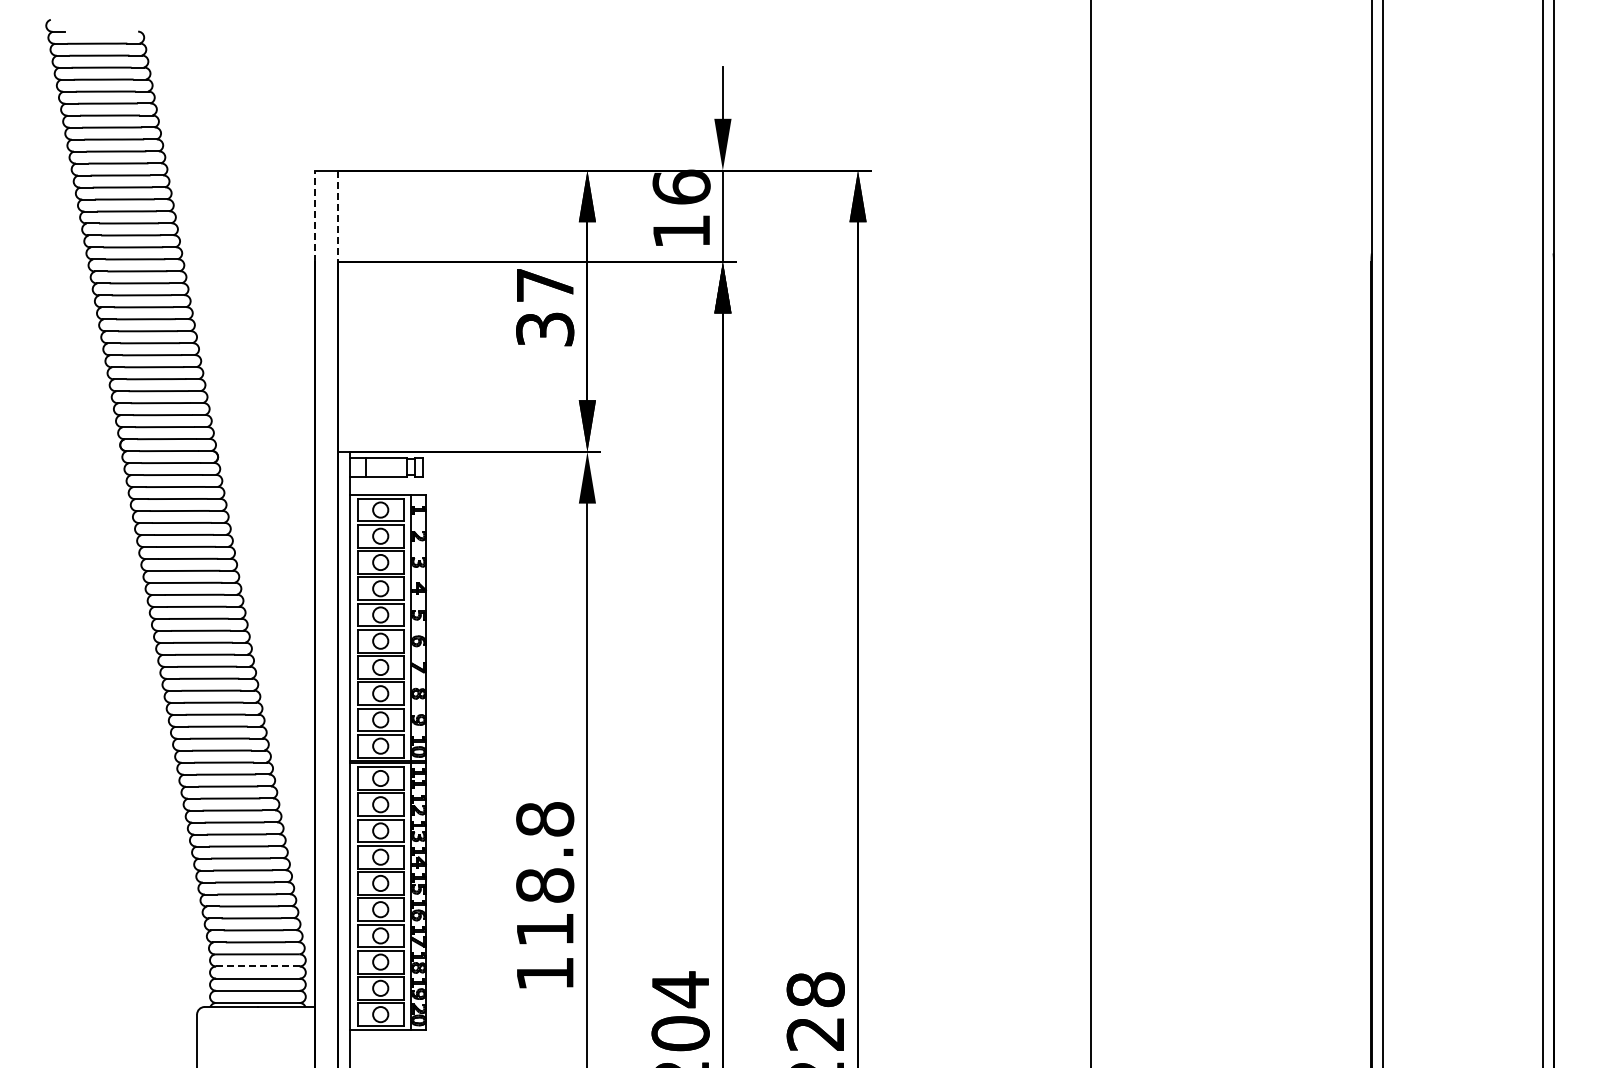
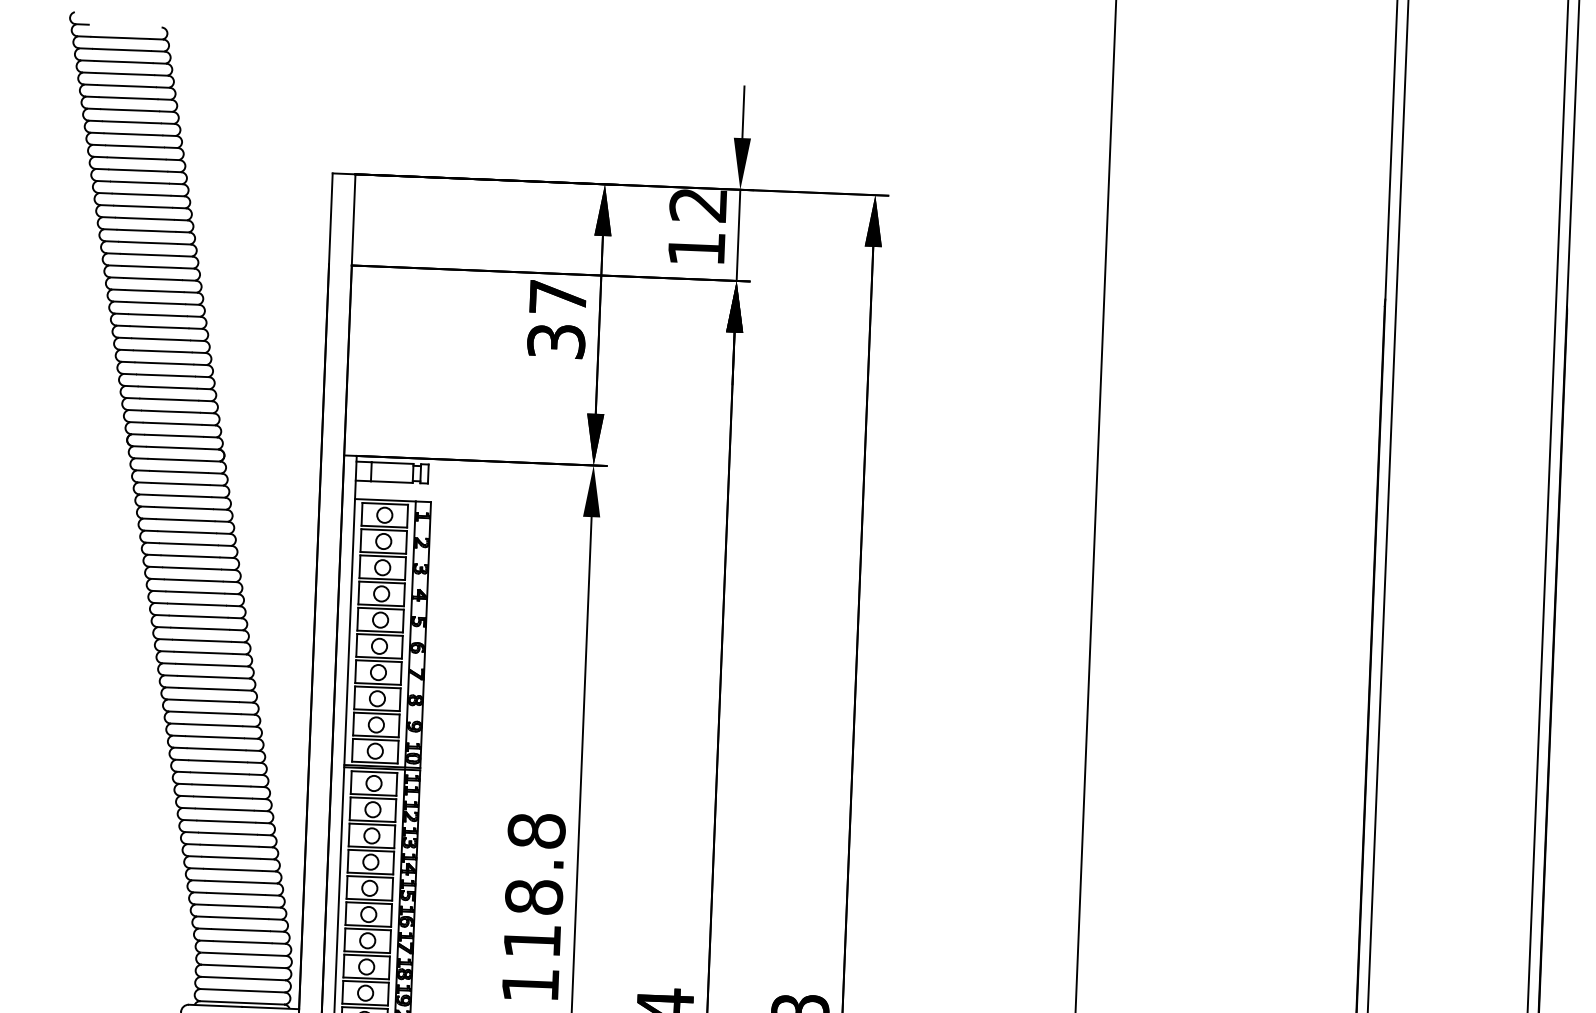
text: (681, 186) -> (698, 204), 16 -> 12
line: (314, 216) -> (330, 219), dashed -> solid
line: (337, 216) -> (353, 220), dashed -> solid
line: (257, 966) -> (243, 966), dashed -> solid

